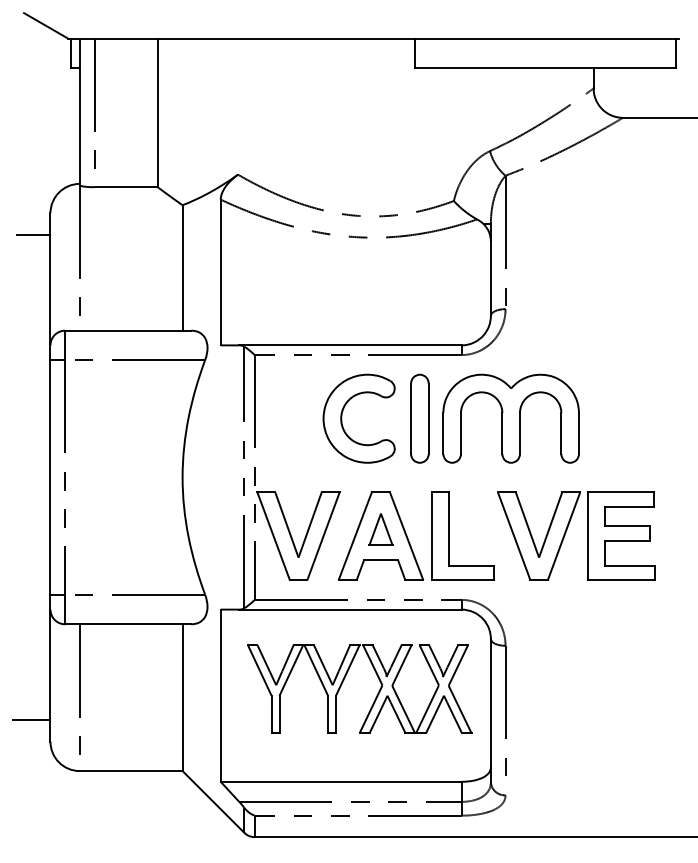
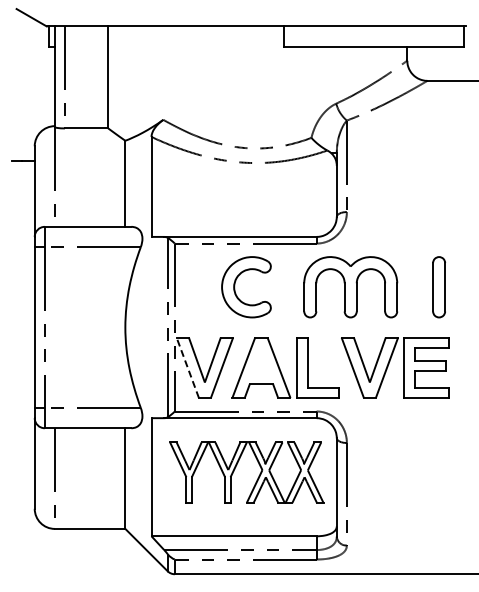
part: (418, 419) -> (438, 287), moved
part: (381, 529) -> (261, 363), removed
line: (273, 537) -> (187, 368), solid -> dashed
line: (31, 719) -> (21, 493), removed

